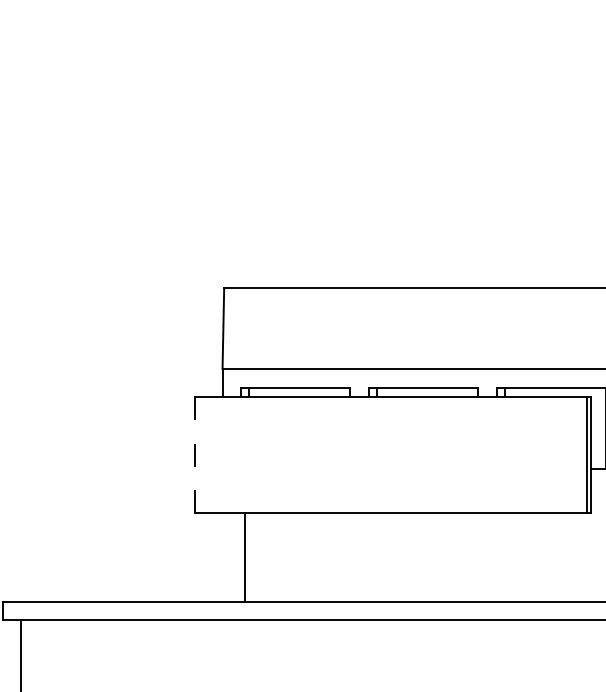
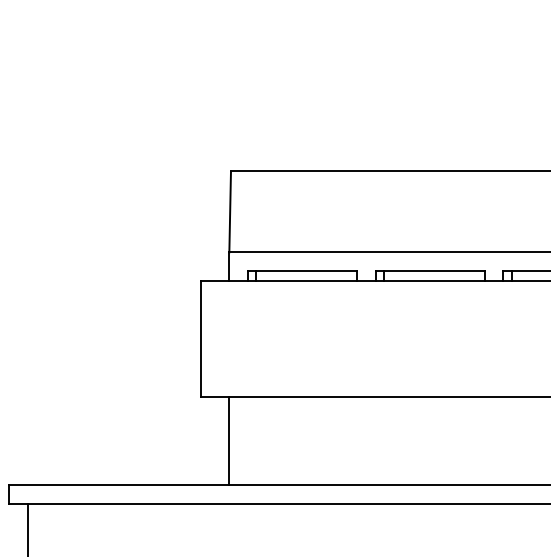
line: (194, 454) -> (201, 337), dashed -> solid
line: (244, 557) -> (229, 440), moved

